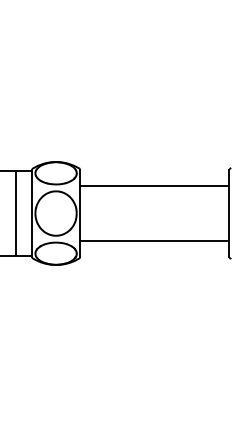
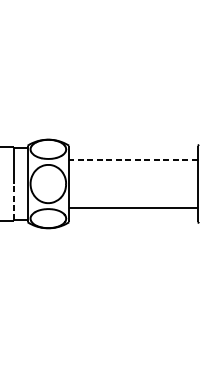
line: (154, 185) -> (133, 159), solid -> dashed
line: (15, 234) -> (13, 202), solid -> dashed

